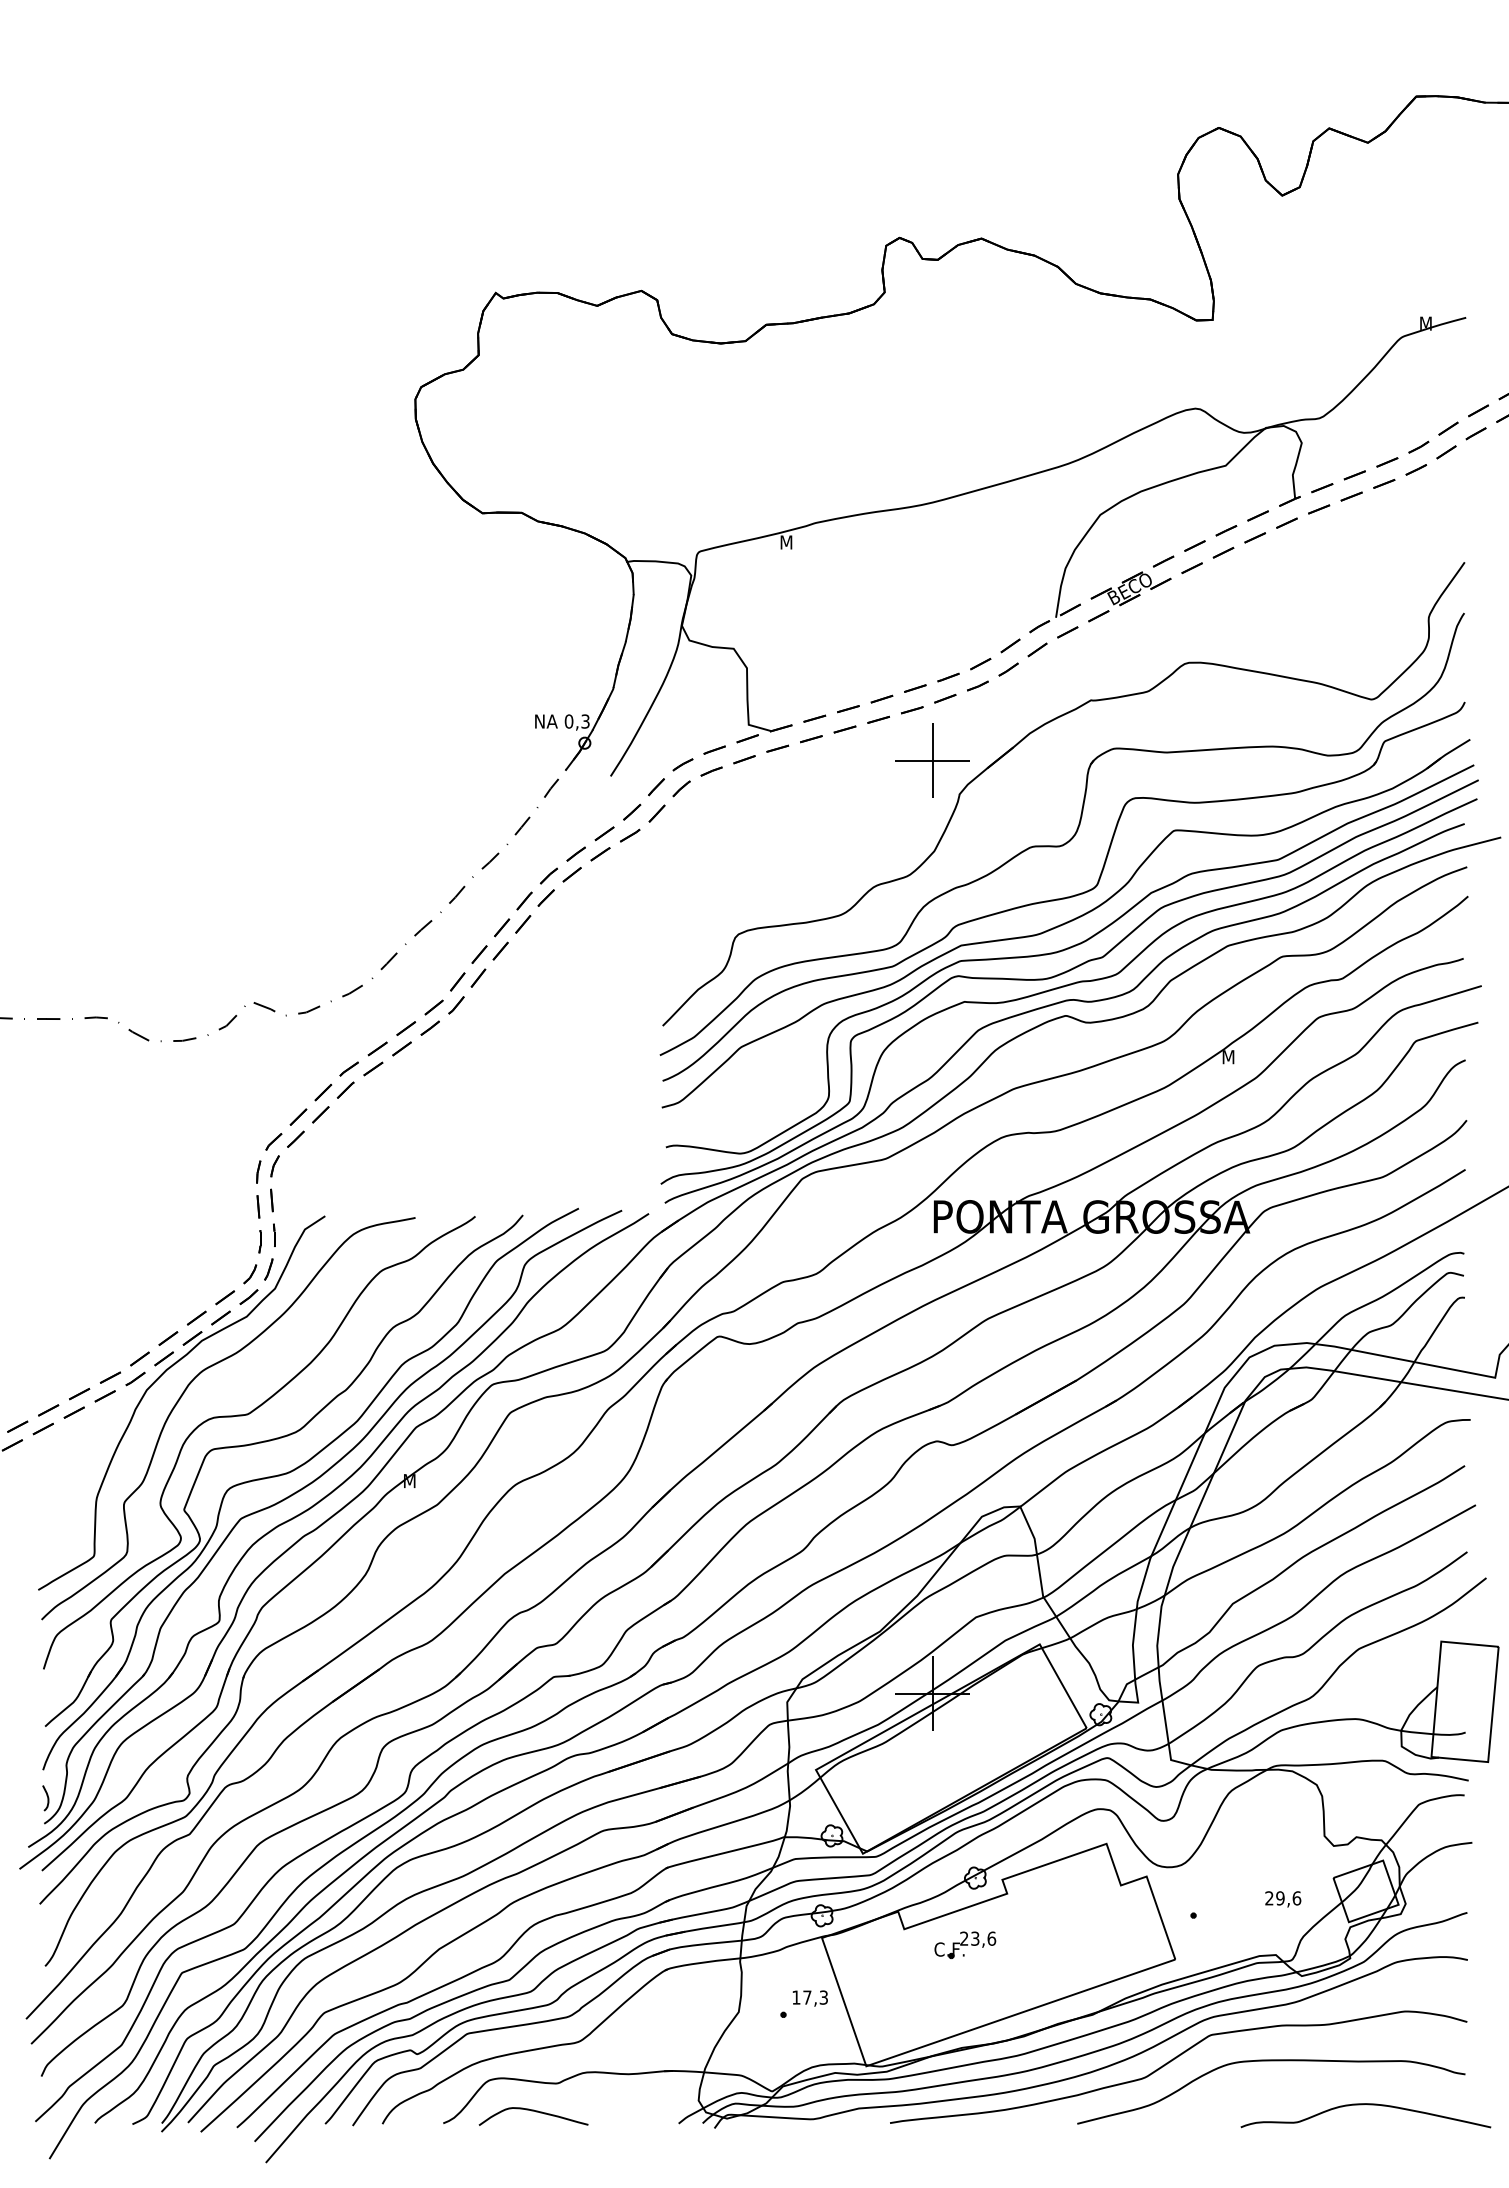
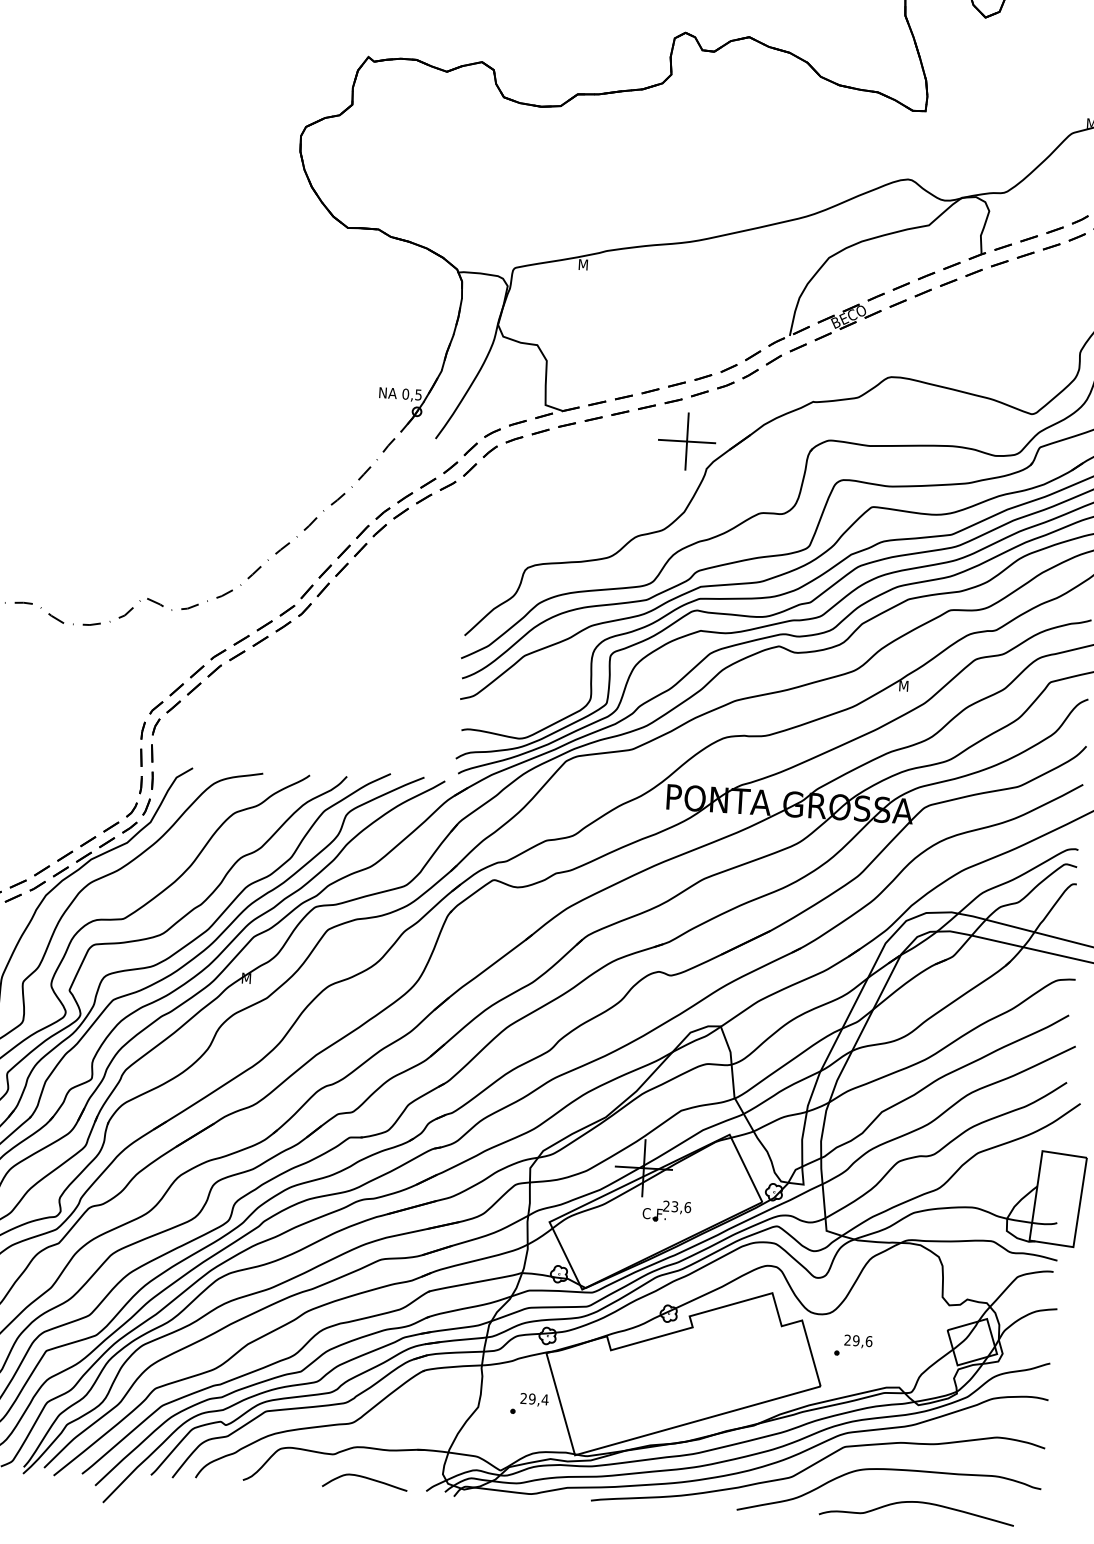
text: (585, 720) -> (418, 394), 0,3 -> 0,5
text: (1283, 1899) -> (858, 1341), moved
part: (965, 1945) -> (667, 1211), moved
text: (810, 1997) -> (534, 1399), 17,3 -> 29,4
curve: (1363, 2105) -> (915, 1503), moved
curve: (533, 2111) -> (365, 1478), moved

